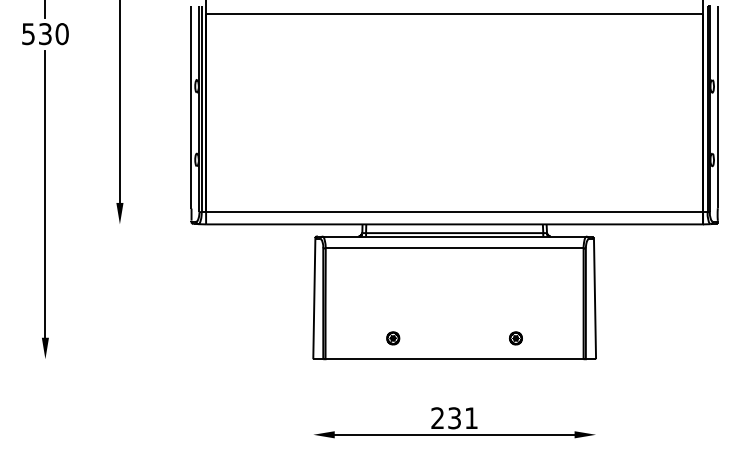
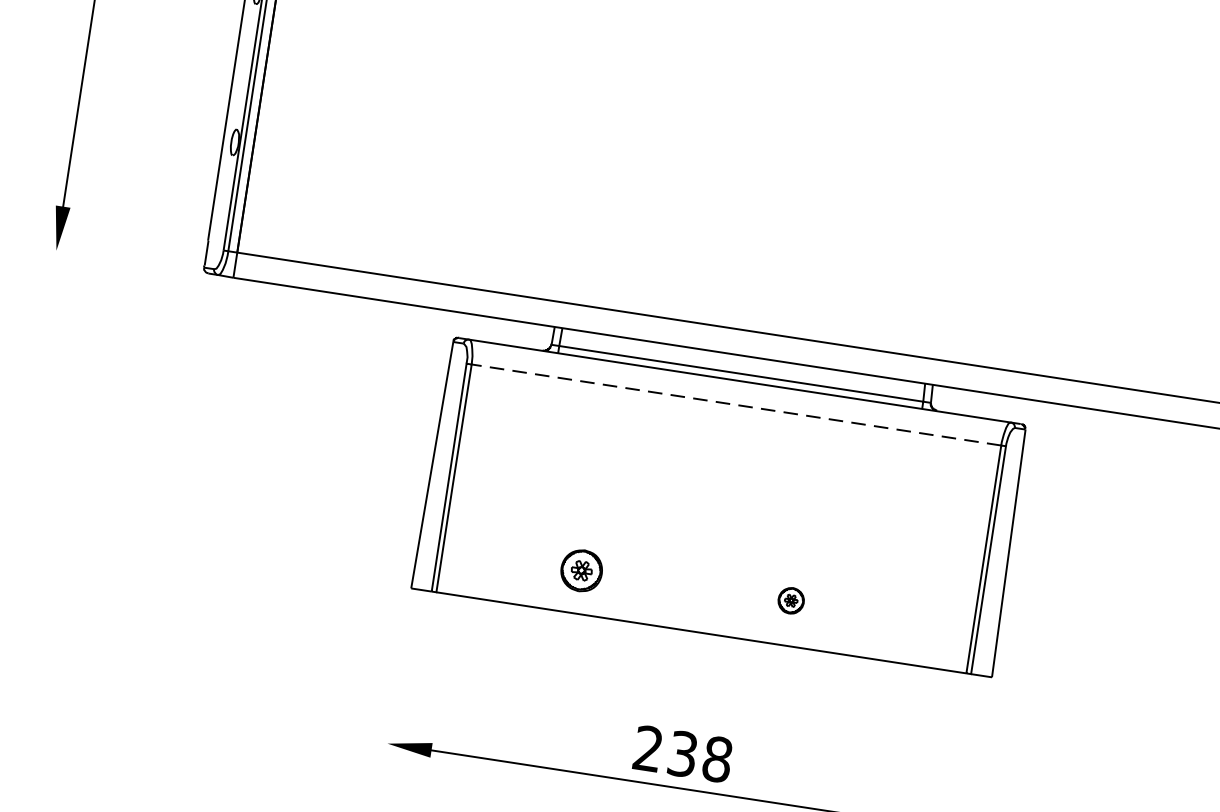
line: (454, 248) -> (736, 405), solid -> dashed
part: (393, 338) -> (582, 571), size x1.6
part: (515, 338) -> (790, 600), moved
text: (471, 418) -> (717, 759), 231 -> 238

